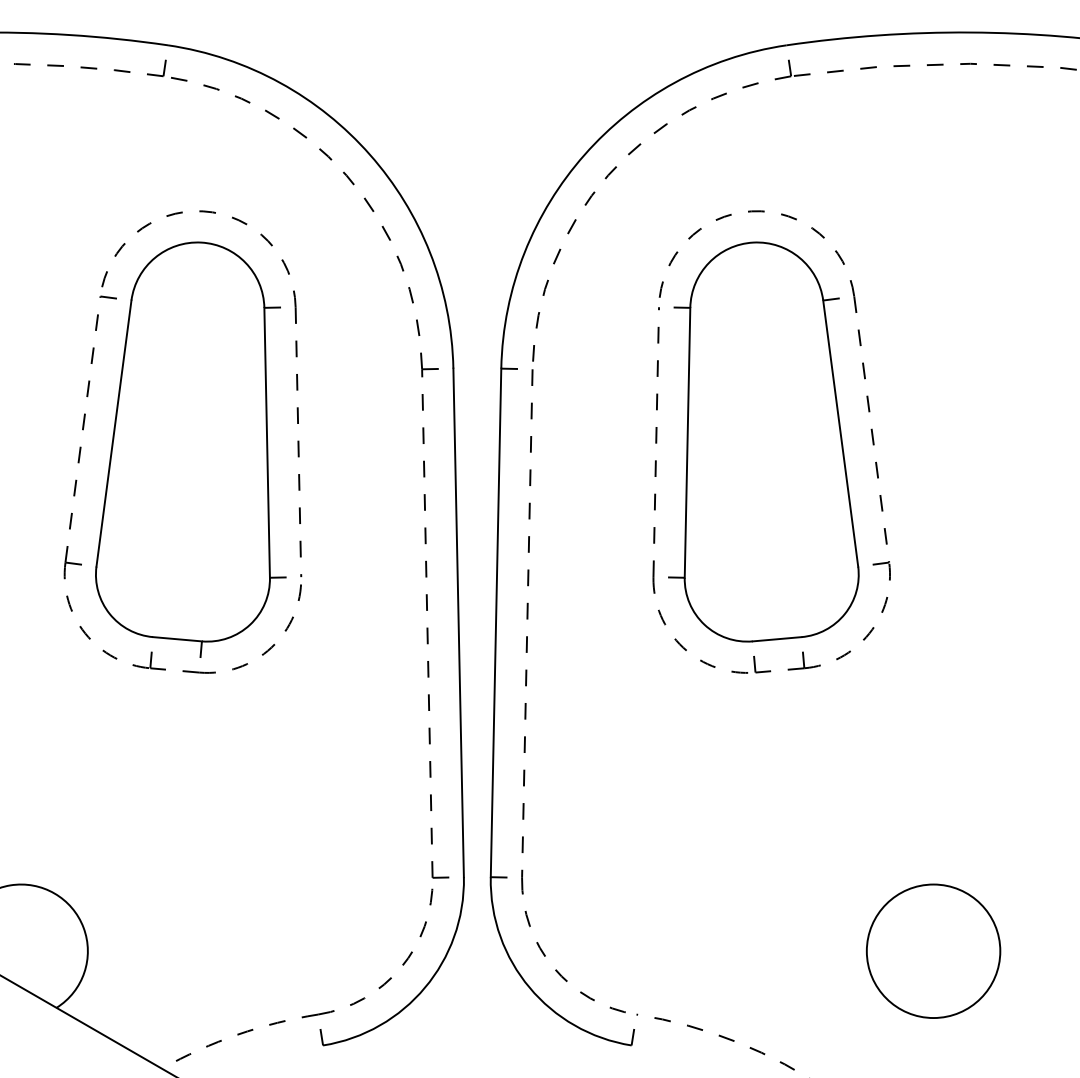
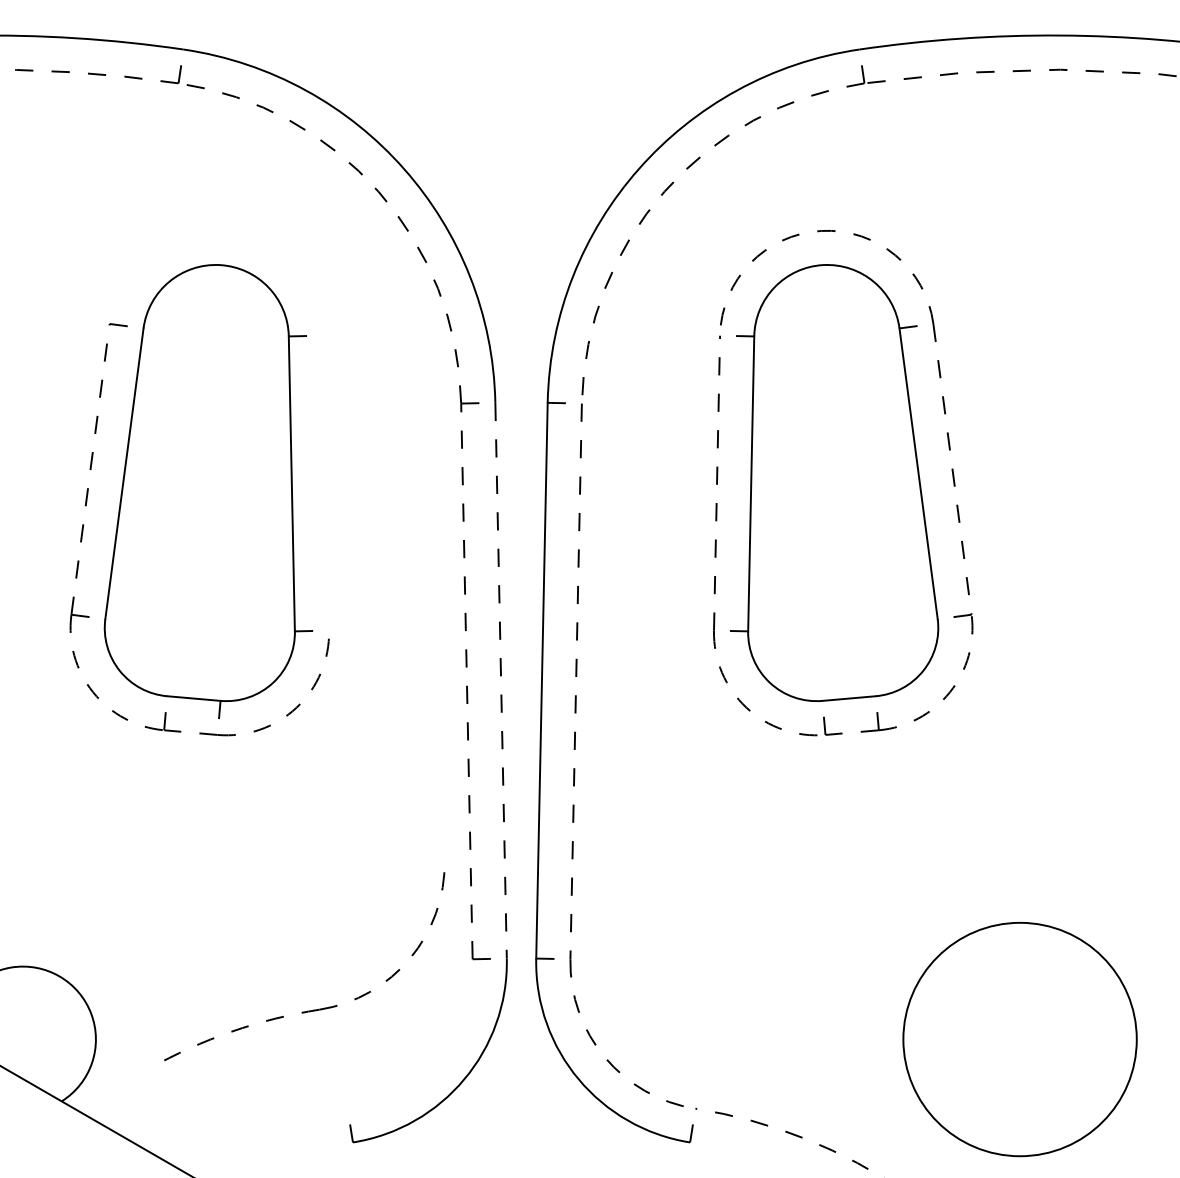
part: (296, 388) -> (323, 424), removed
line: (459, 622) -> (501, 680), solid -> dashed
circle: (933, 951) -> (1020, 1039), size x1.6
part: (312, 1014) -> (313, 1009), moved

